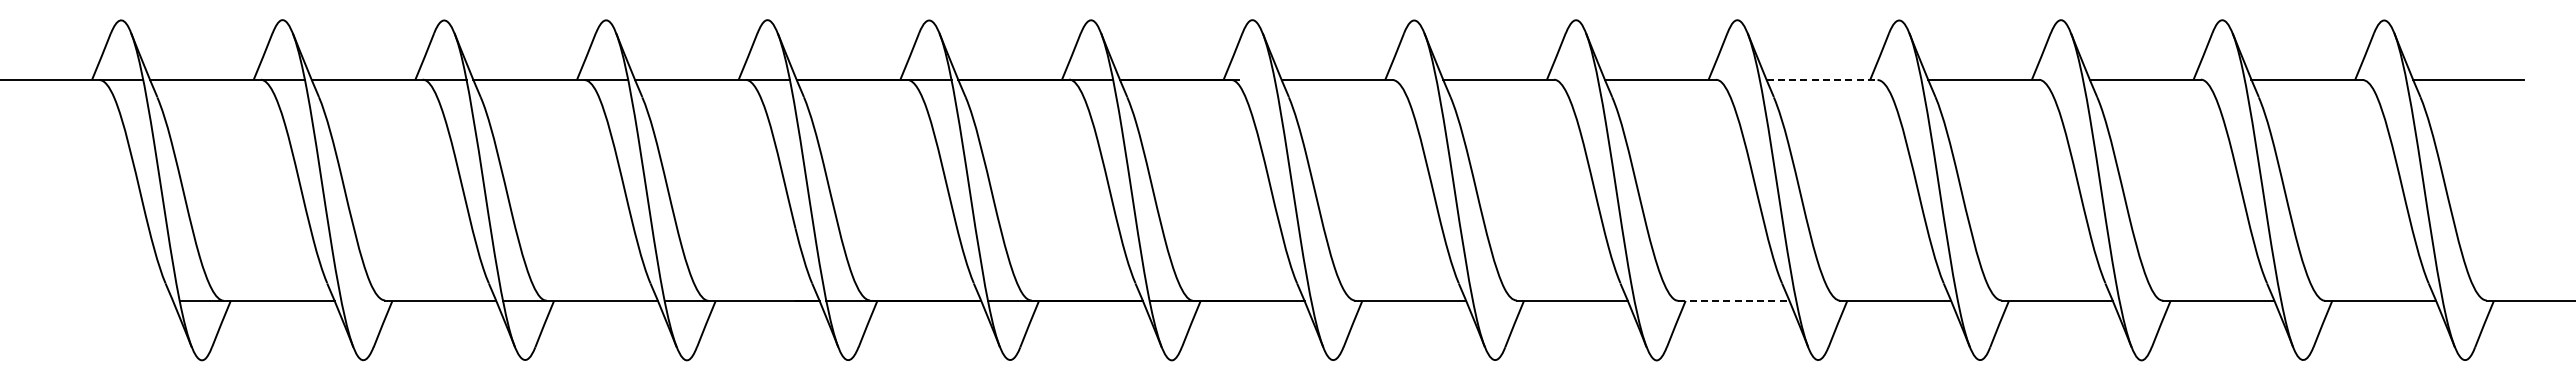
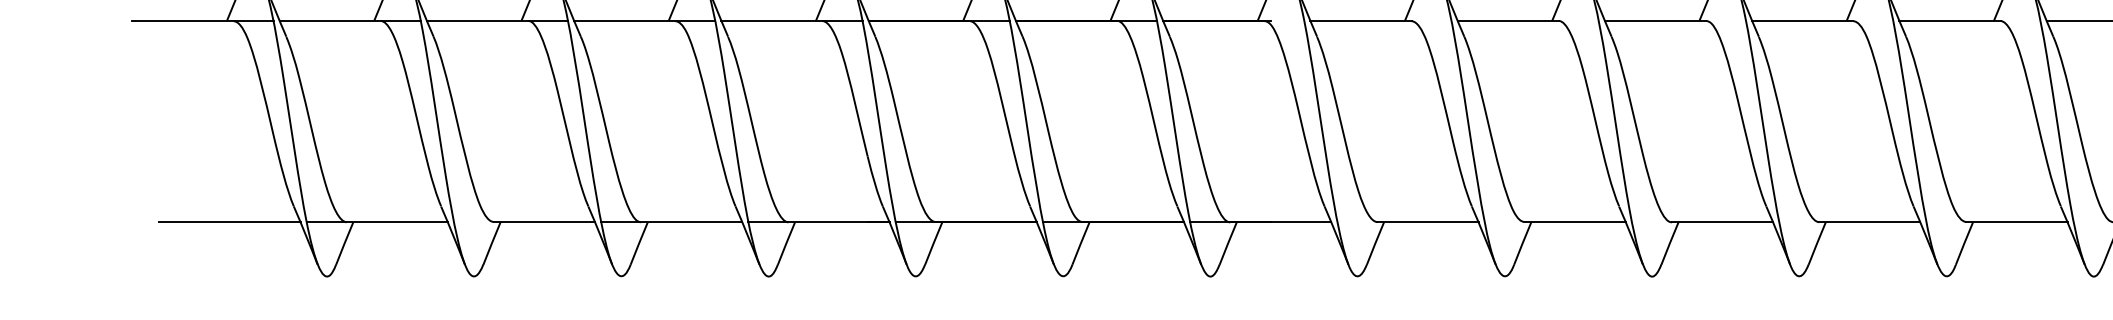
line: (1822, 79) -> (1803, 20), dashed -> solid
line: (95, 300) -> (230, 222), added
line: (1733, 300) -> (1722, 222), dashed -> solid

